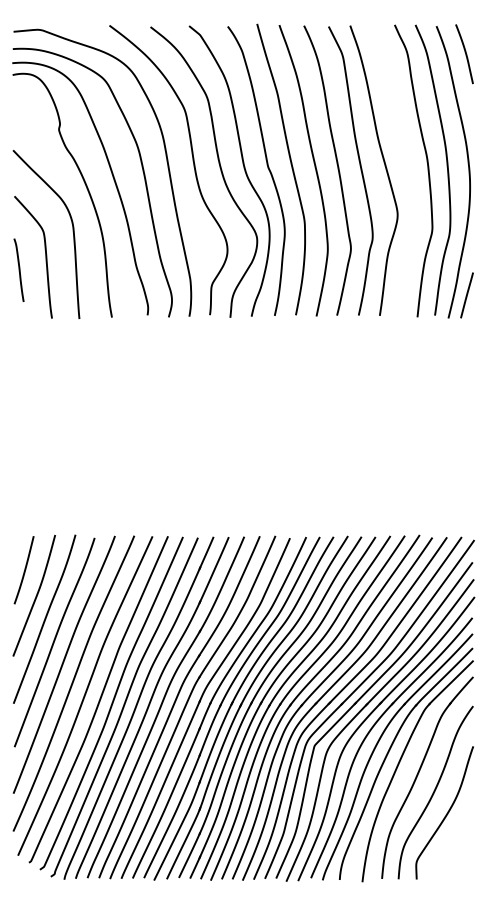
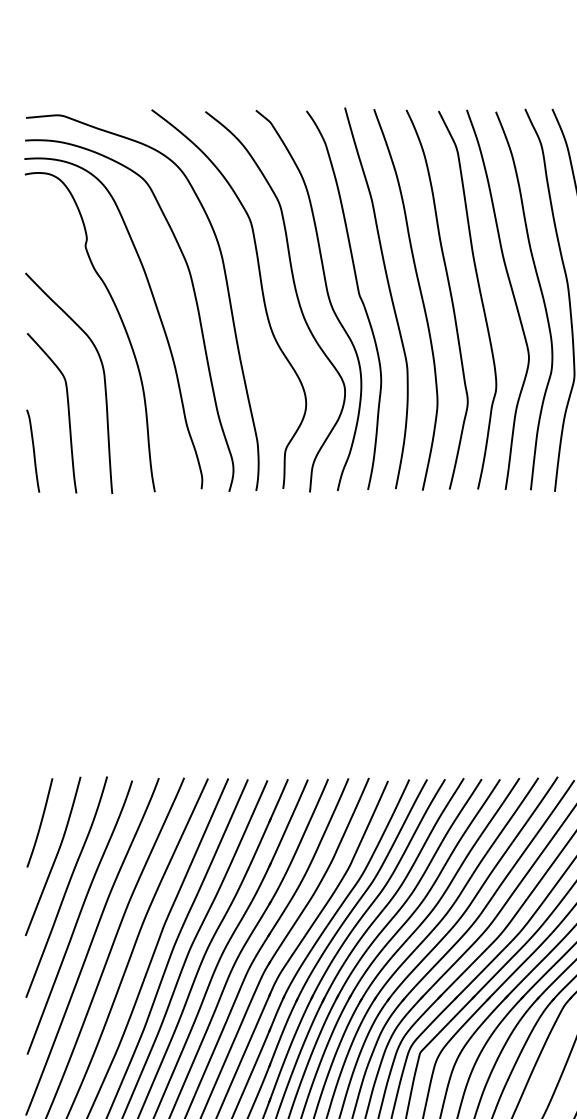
curve: (407, 169) -> (541, 298), added
curve: (18, 269) -> (32, 450), moved

